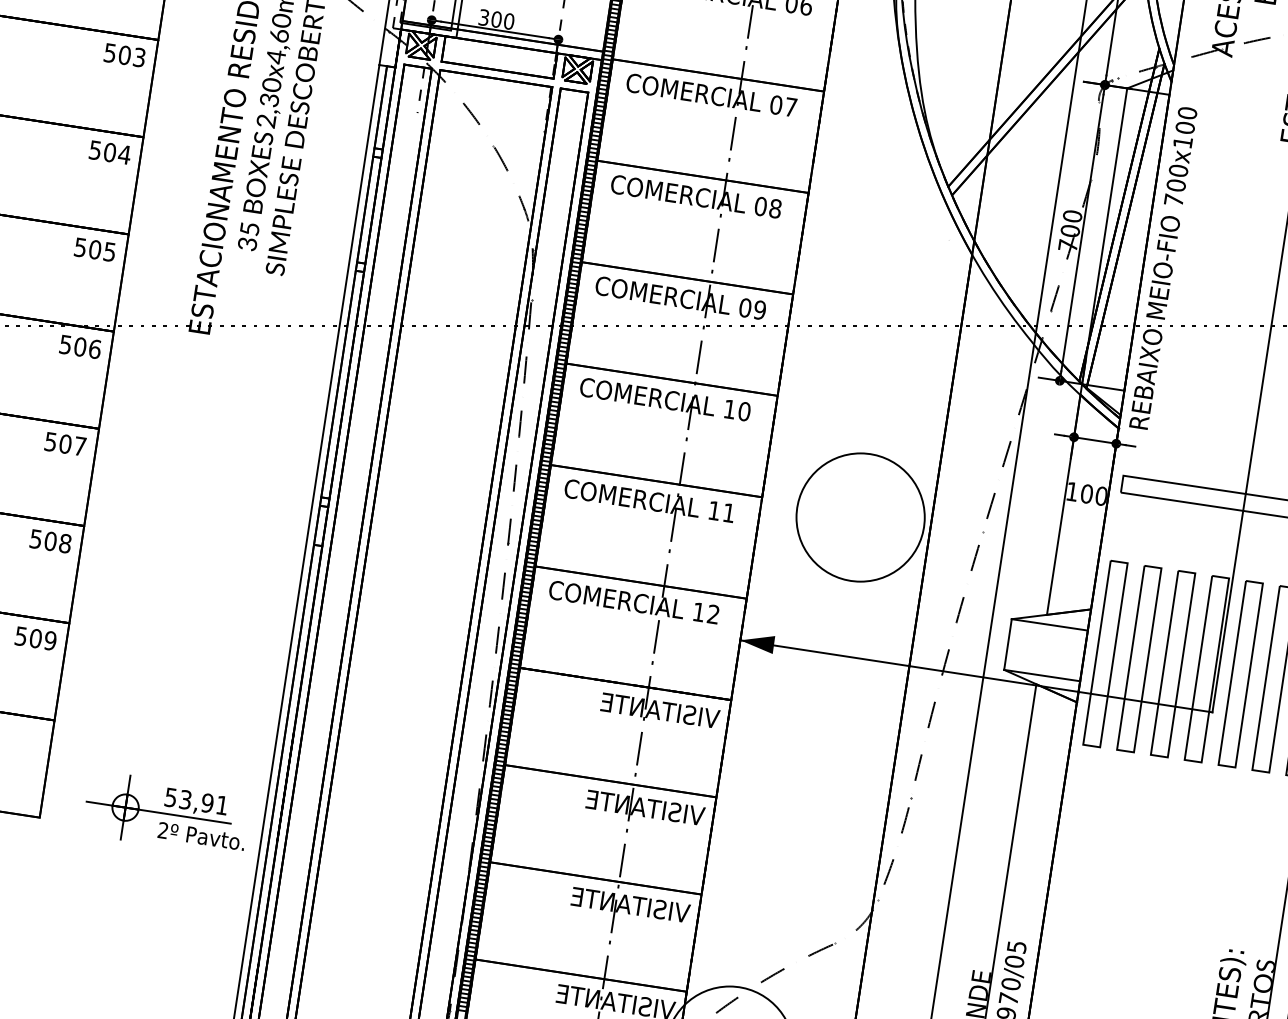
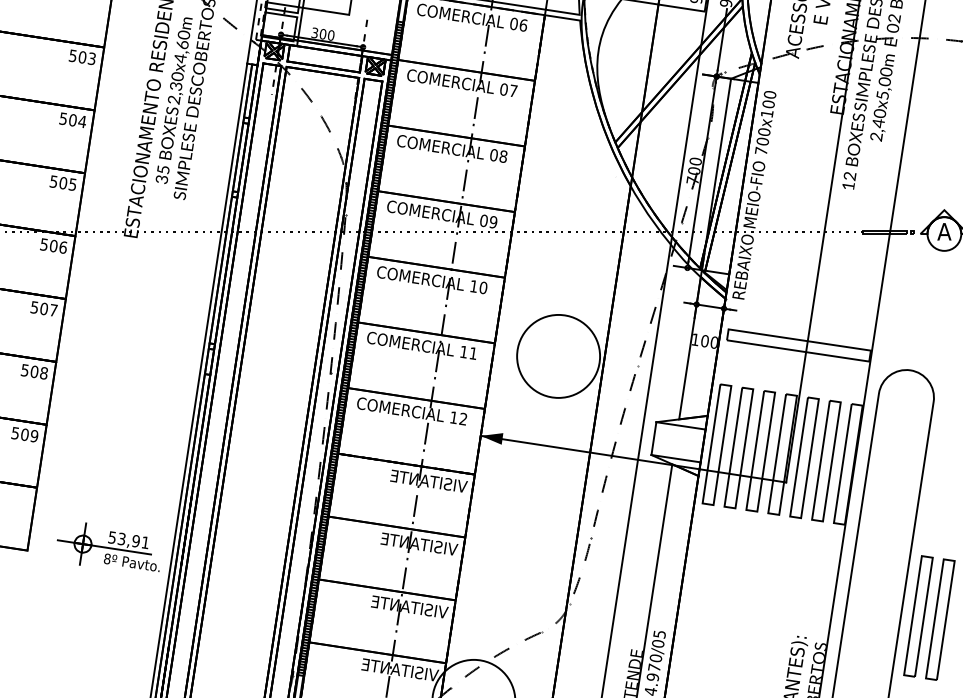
text: (161, 829) -> (106, 558), 2º -> 8º

